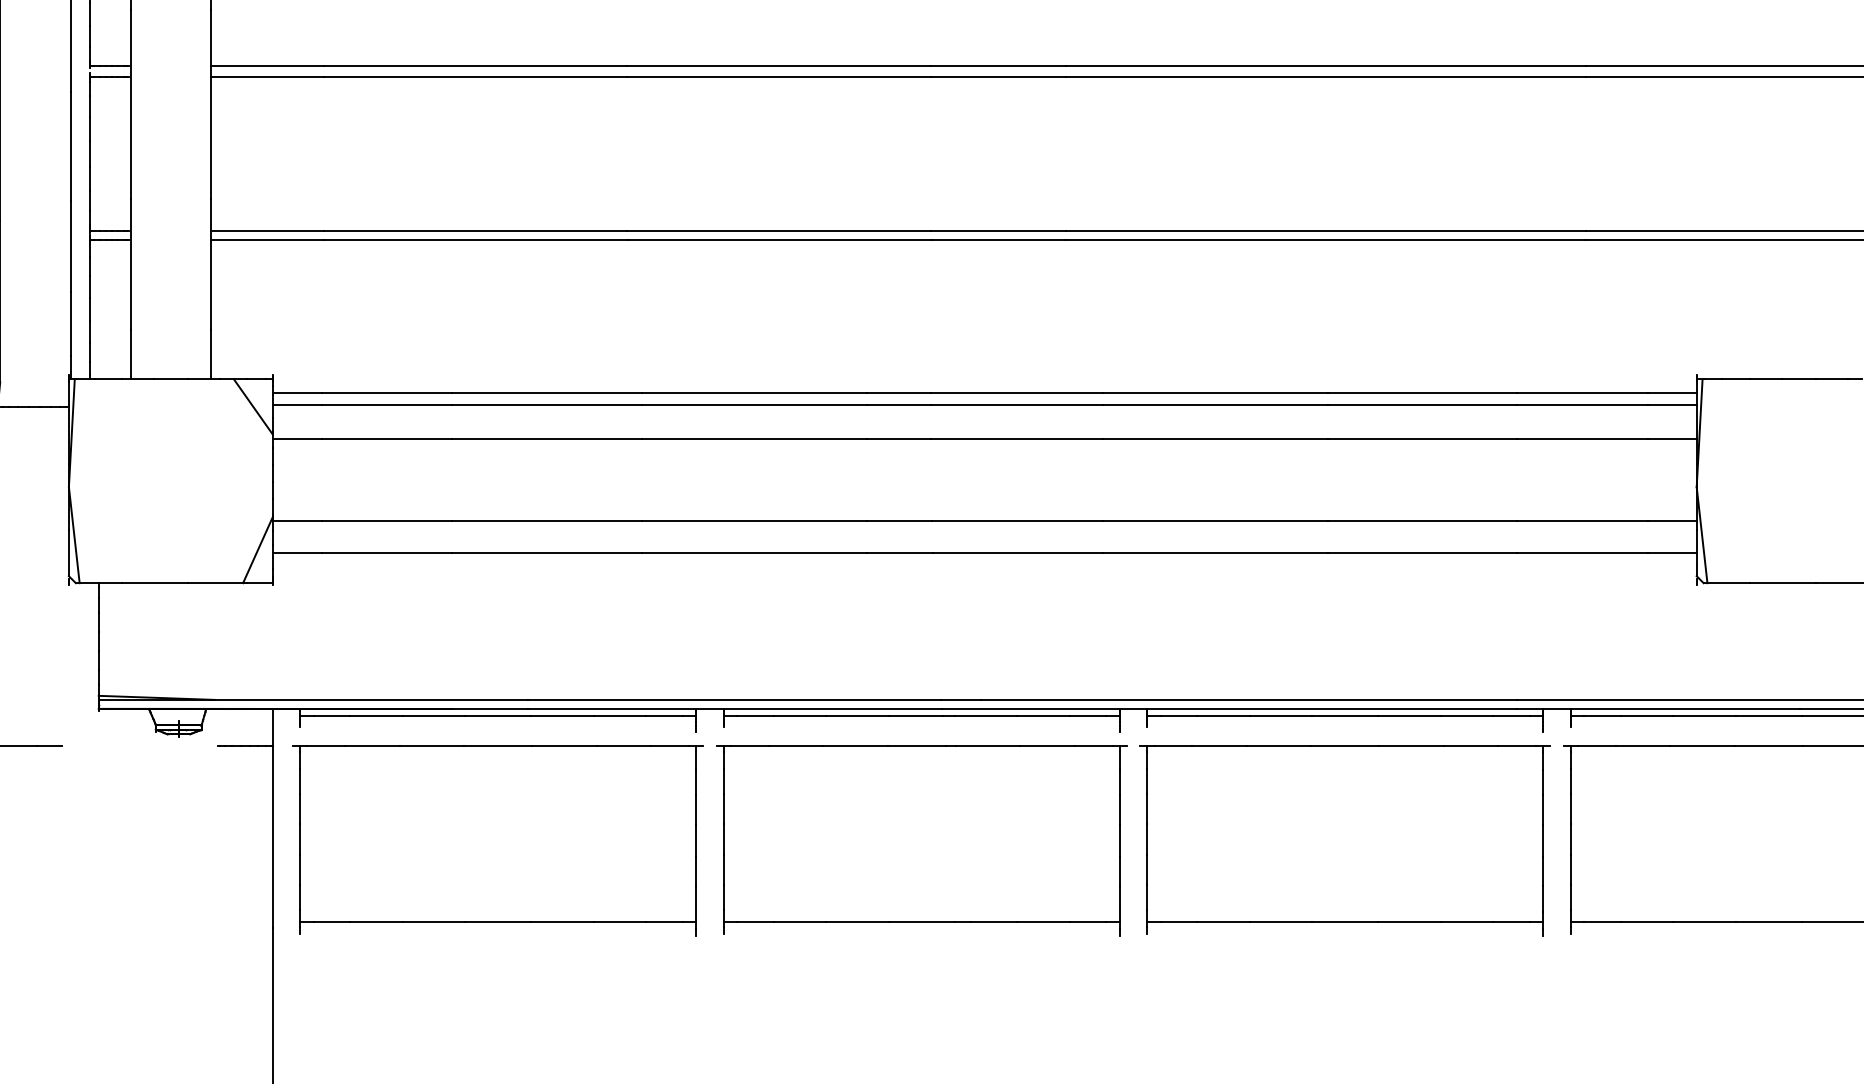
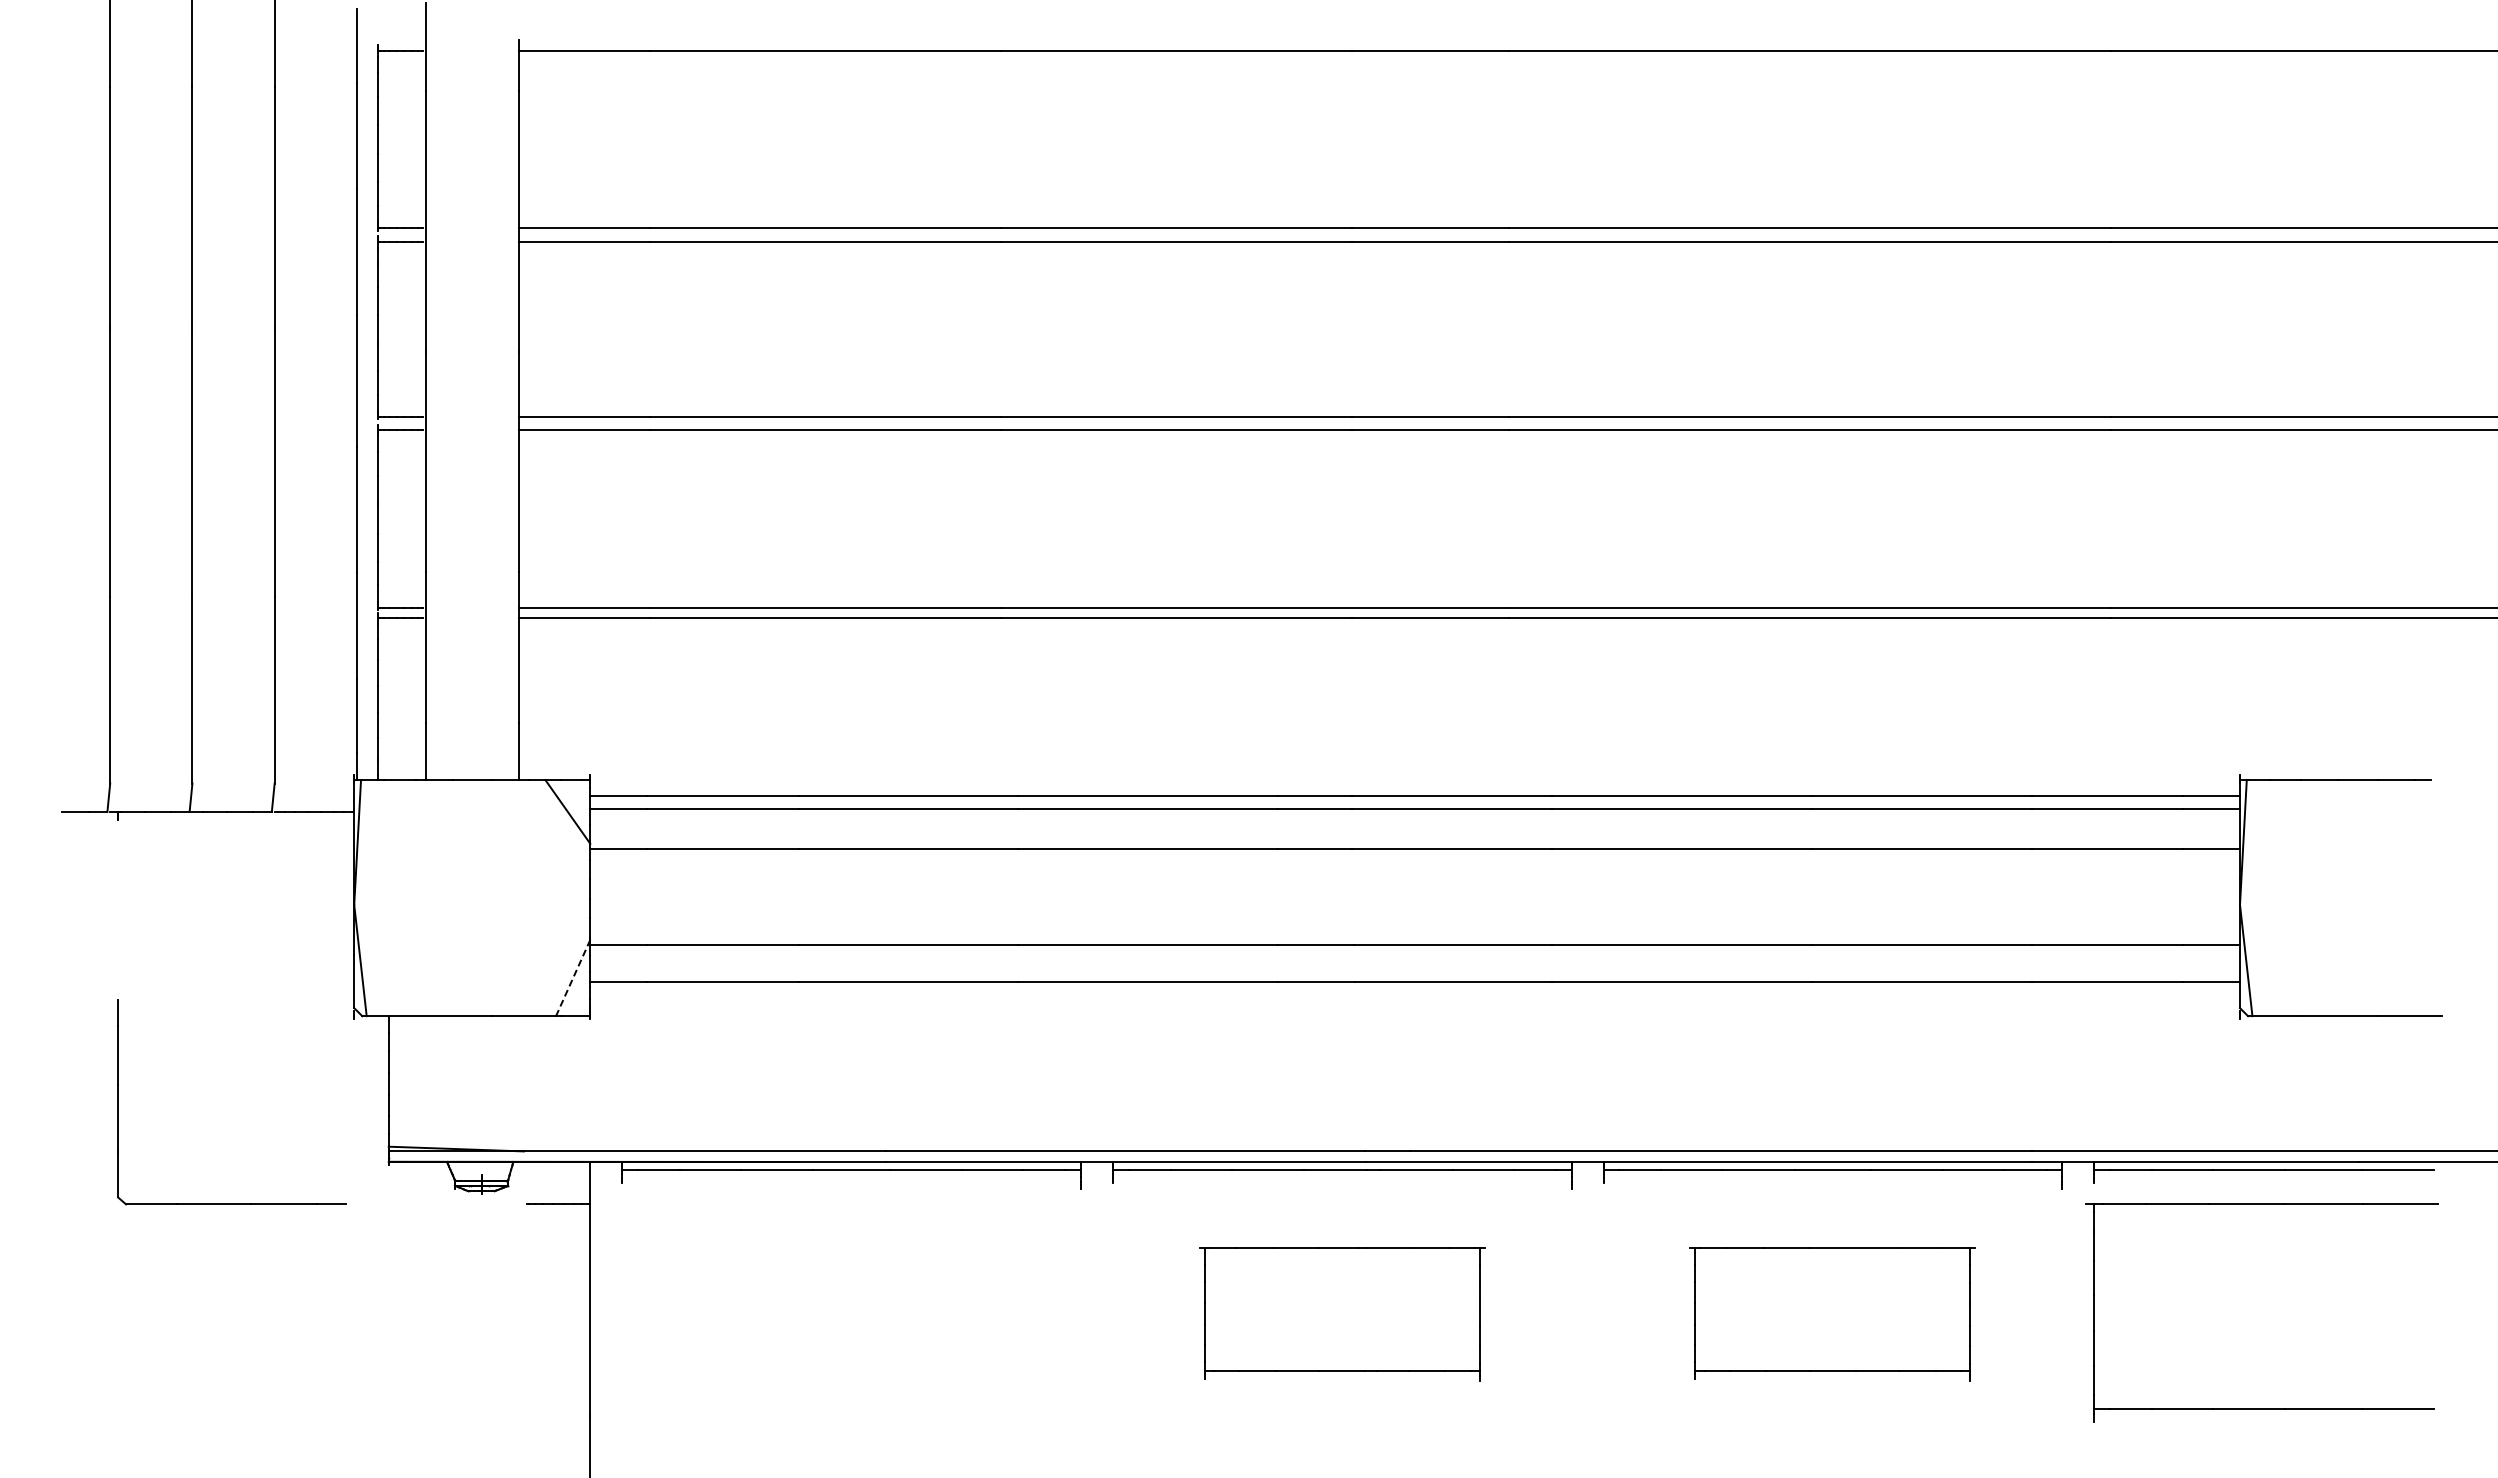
line: (258, 550) -> (573, 978), solid -> dashed
part: (498, 840) -> (851, 1314), removed
part: (921, 840) -> (1342, 1314), size x0.6
part: (1344, 840) -> (1832, 1314), size x0.6

